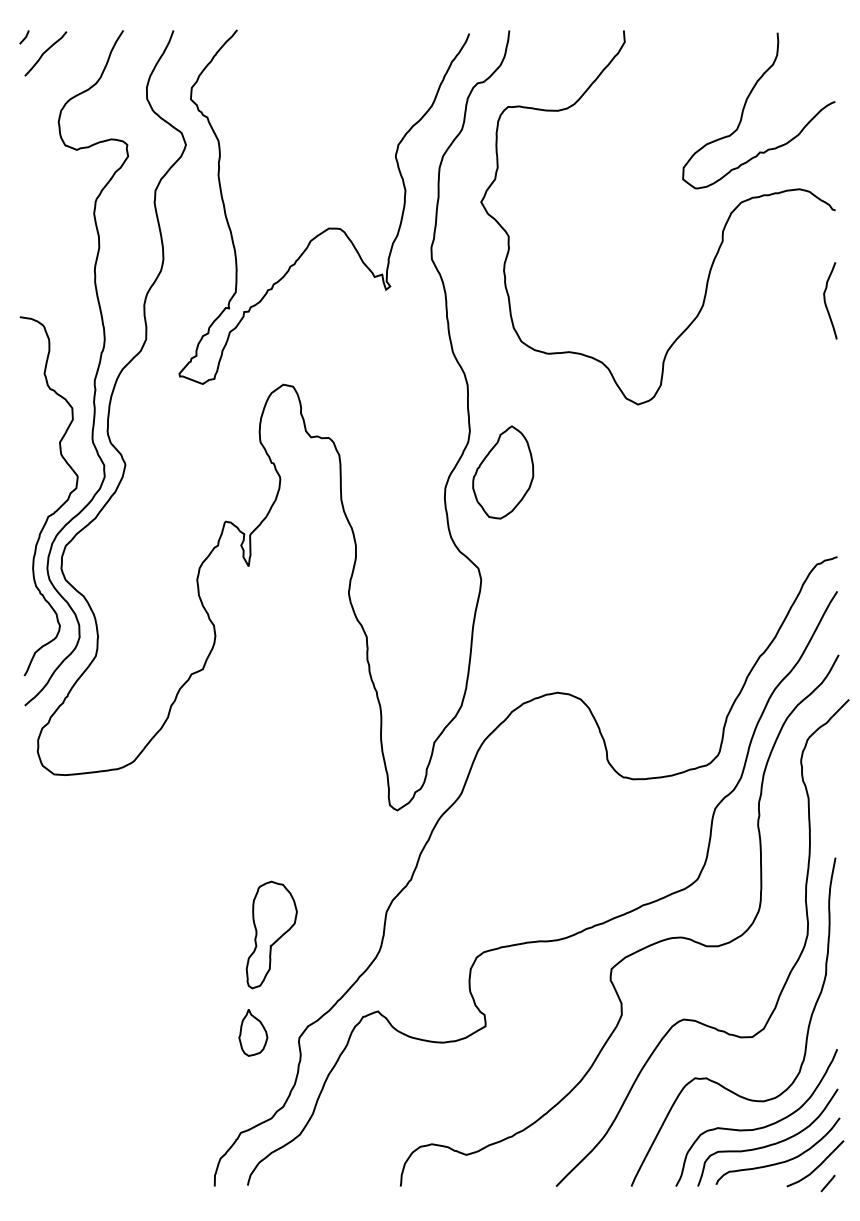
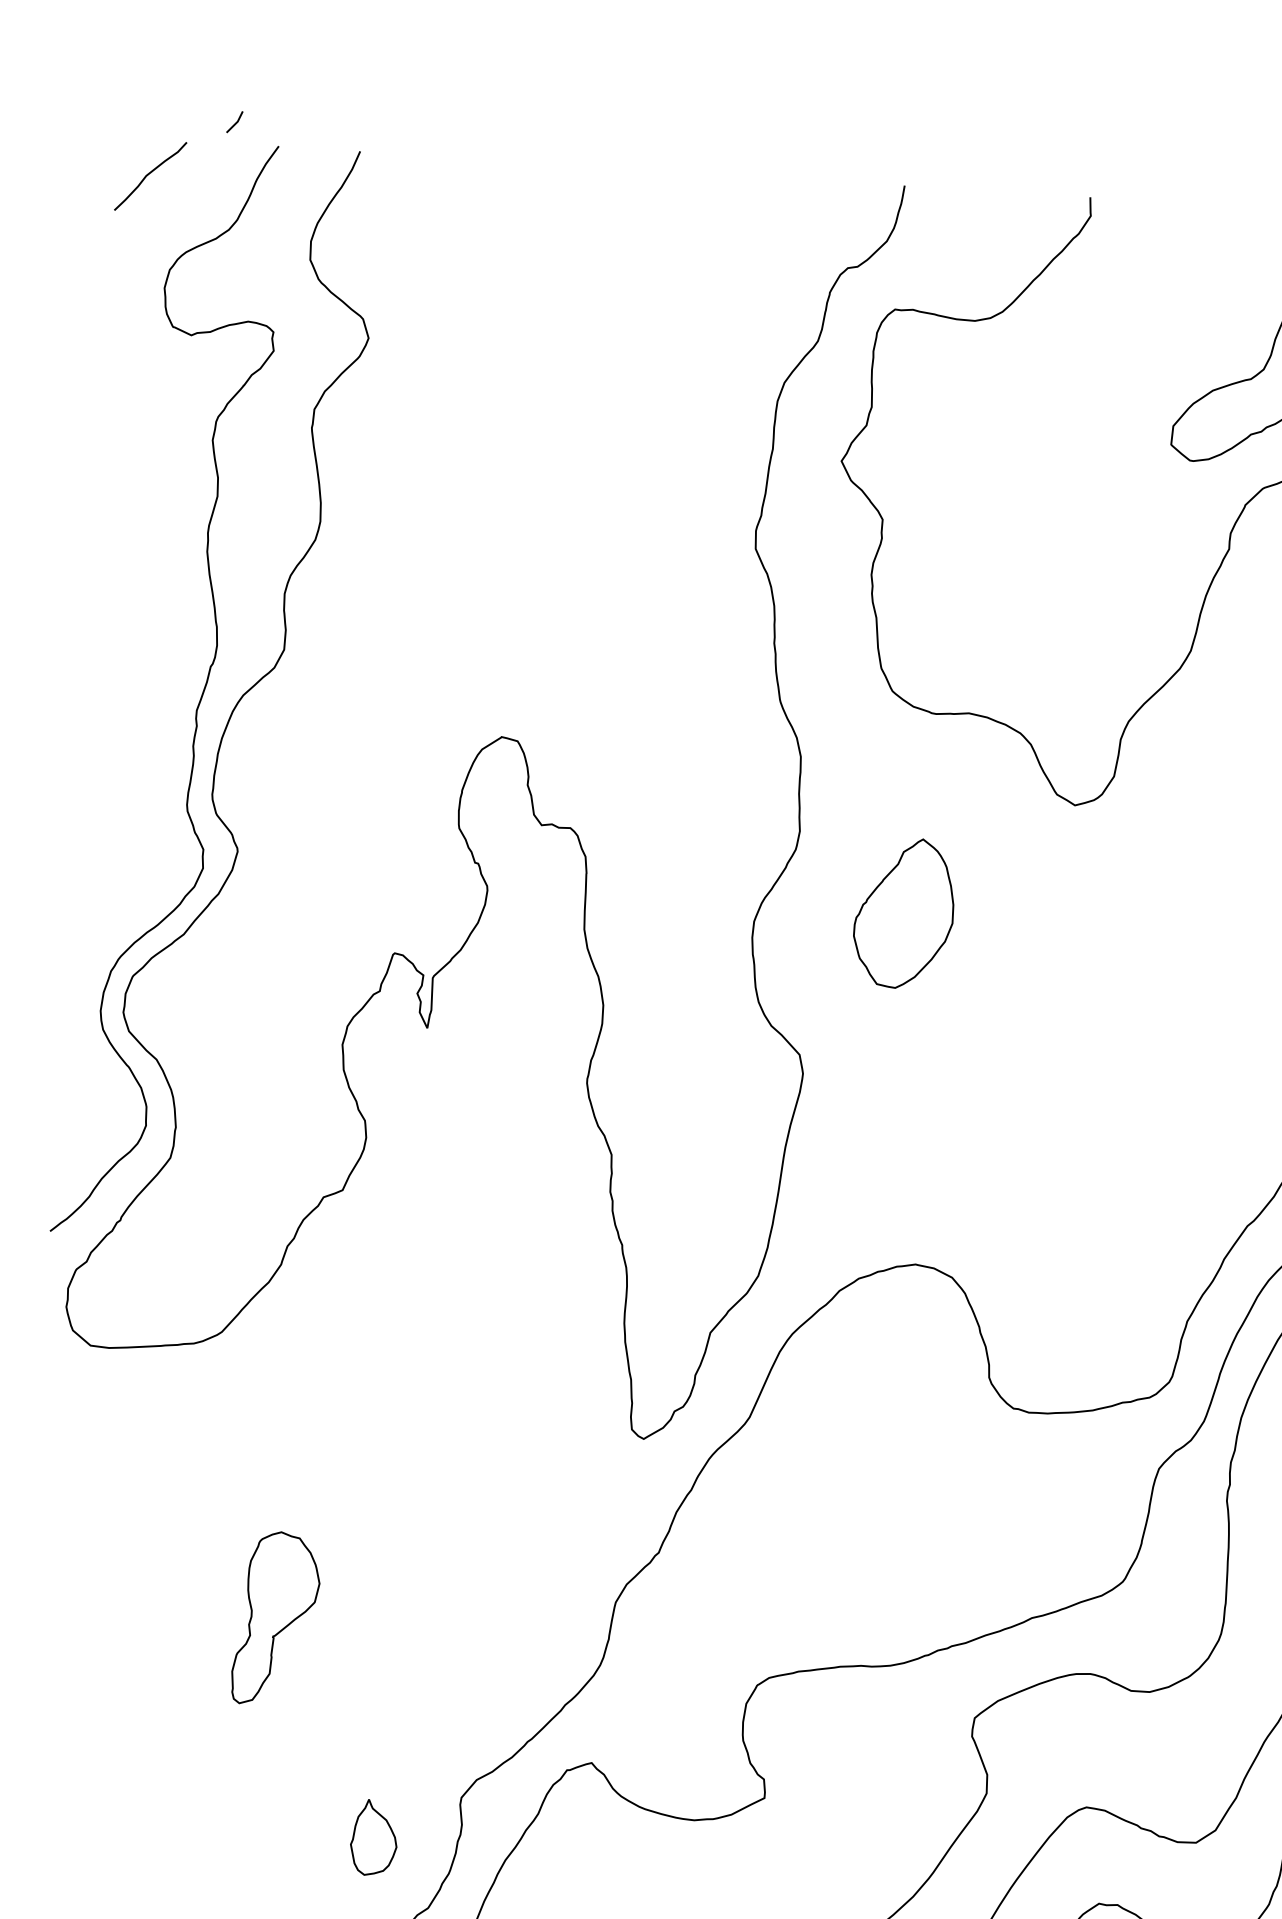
line: (24, 37) -> (234, 122), moved
curve: (328, 227) -> (591, 486), removed
part: (503, 472) -> (904, 913), moved
curve: (59, 506) -> (126, 911), removed
part: (271, 934) -> (275, 1617), moved
part: (253, 1032) -> (374, 1837), moved

